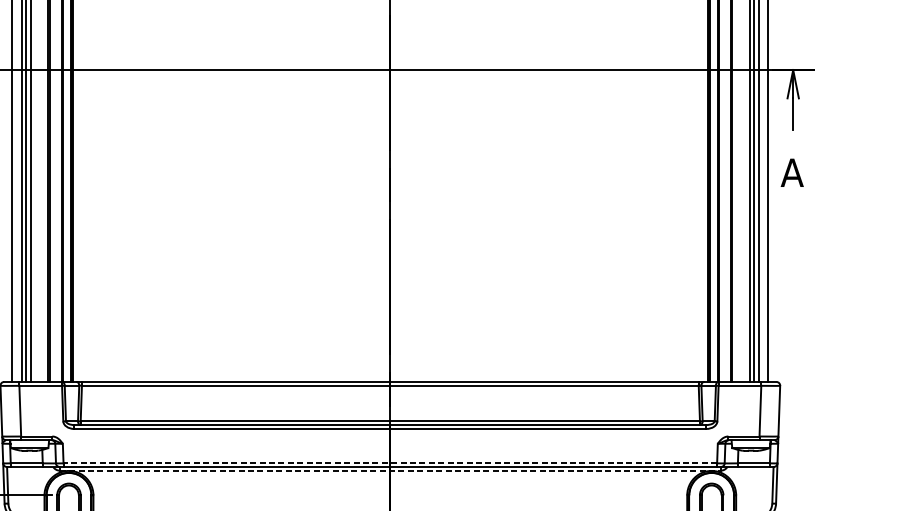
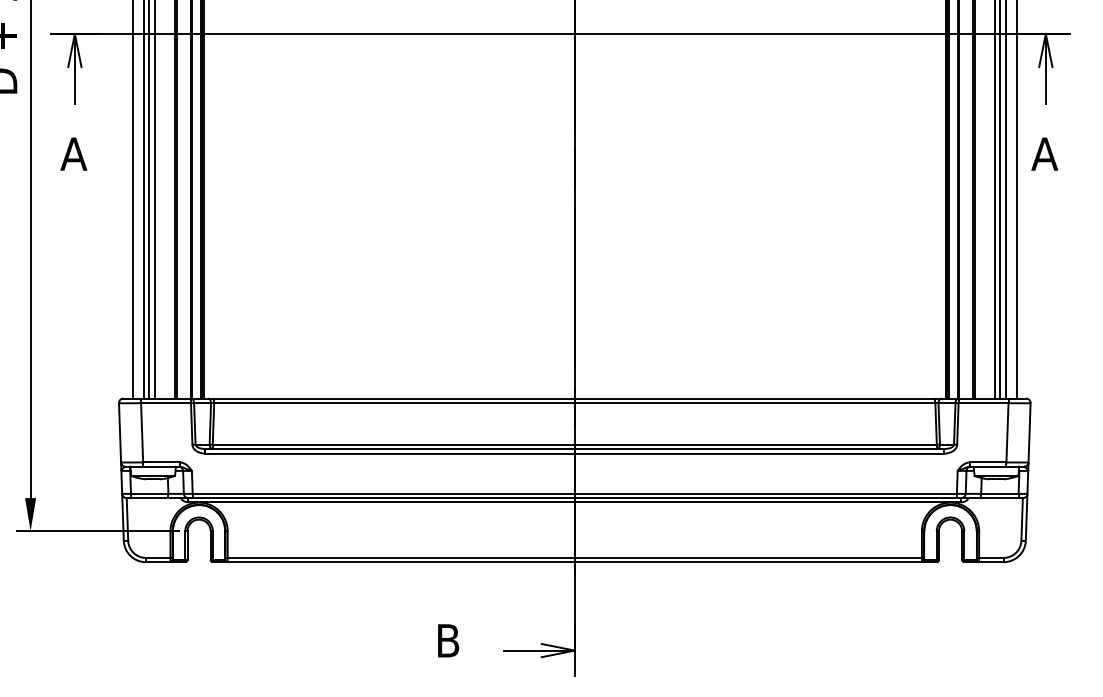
line: (390, 463) -> (574, 493), dashed -> solid
line: (390, 470) -> (575, 502), dashed -> solid

